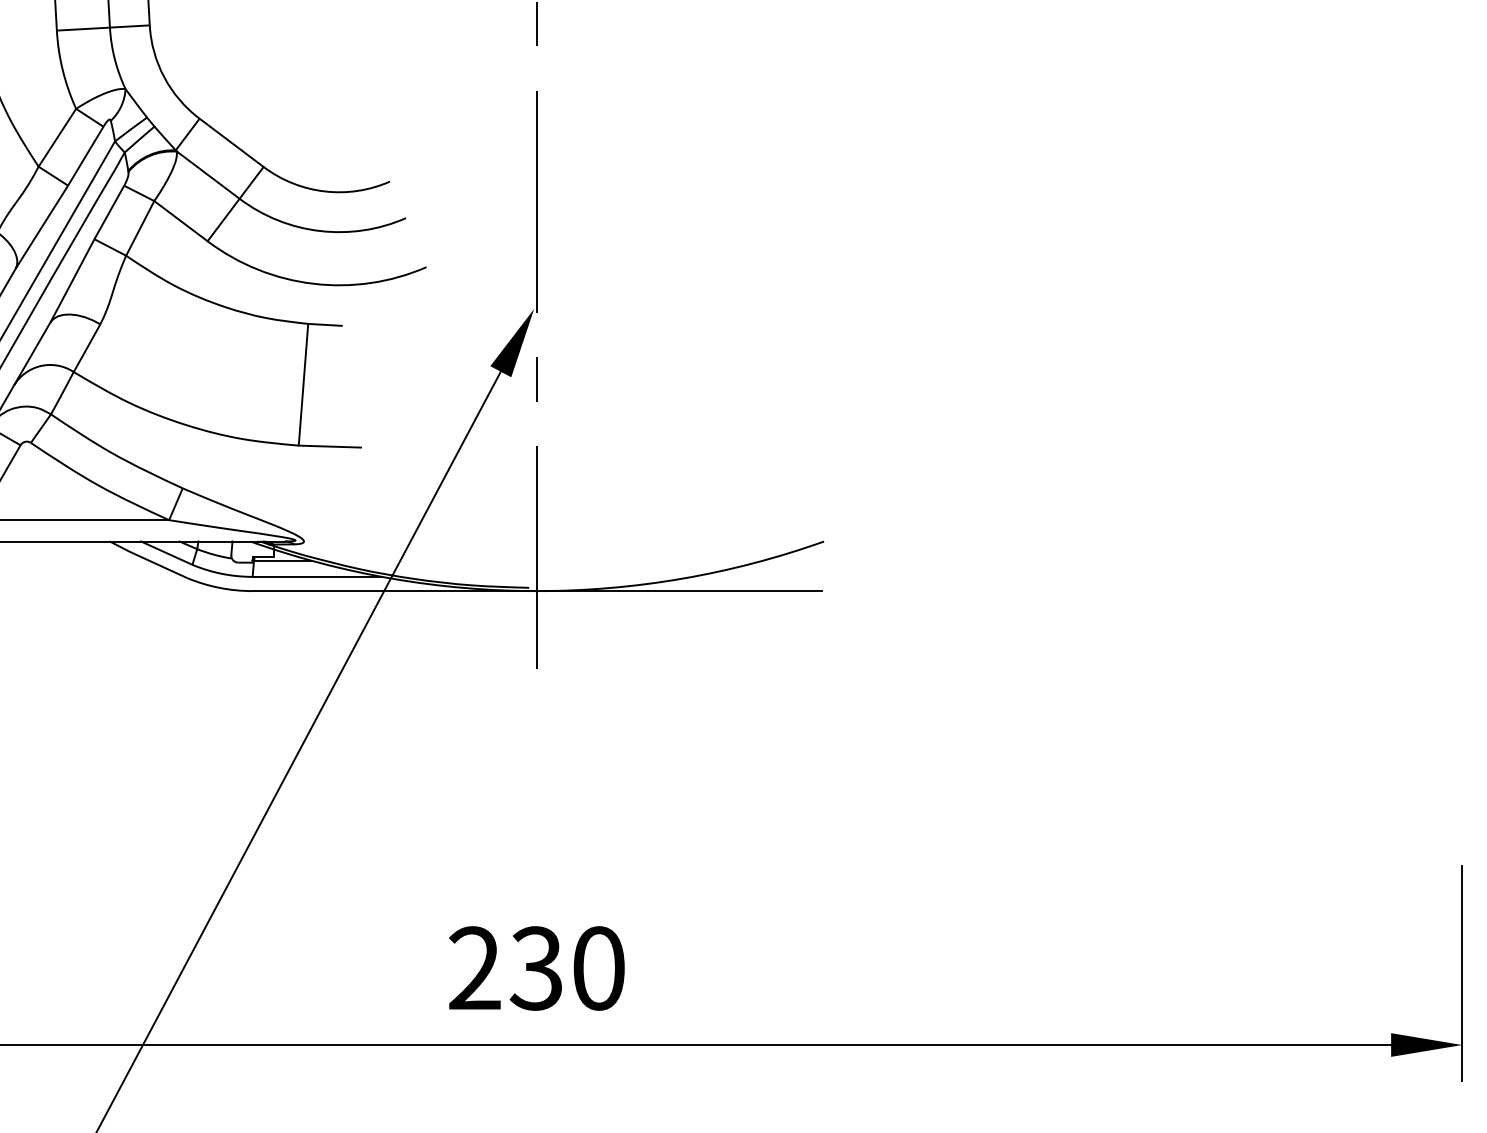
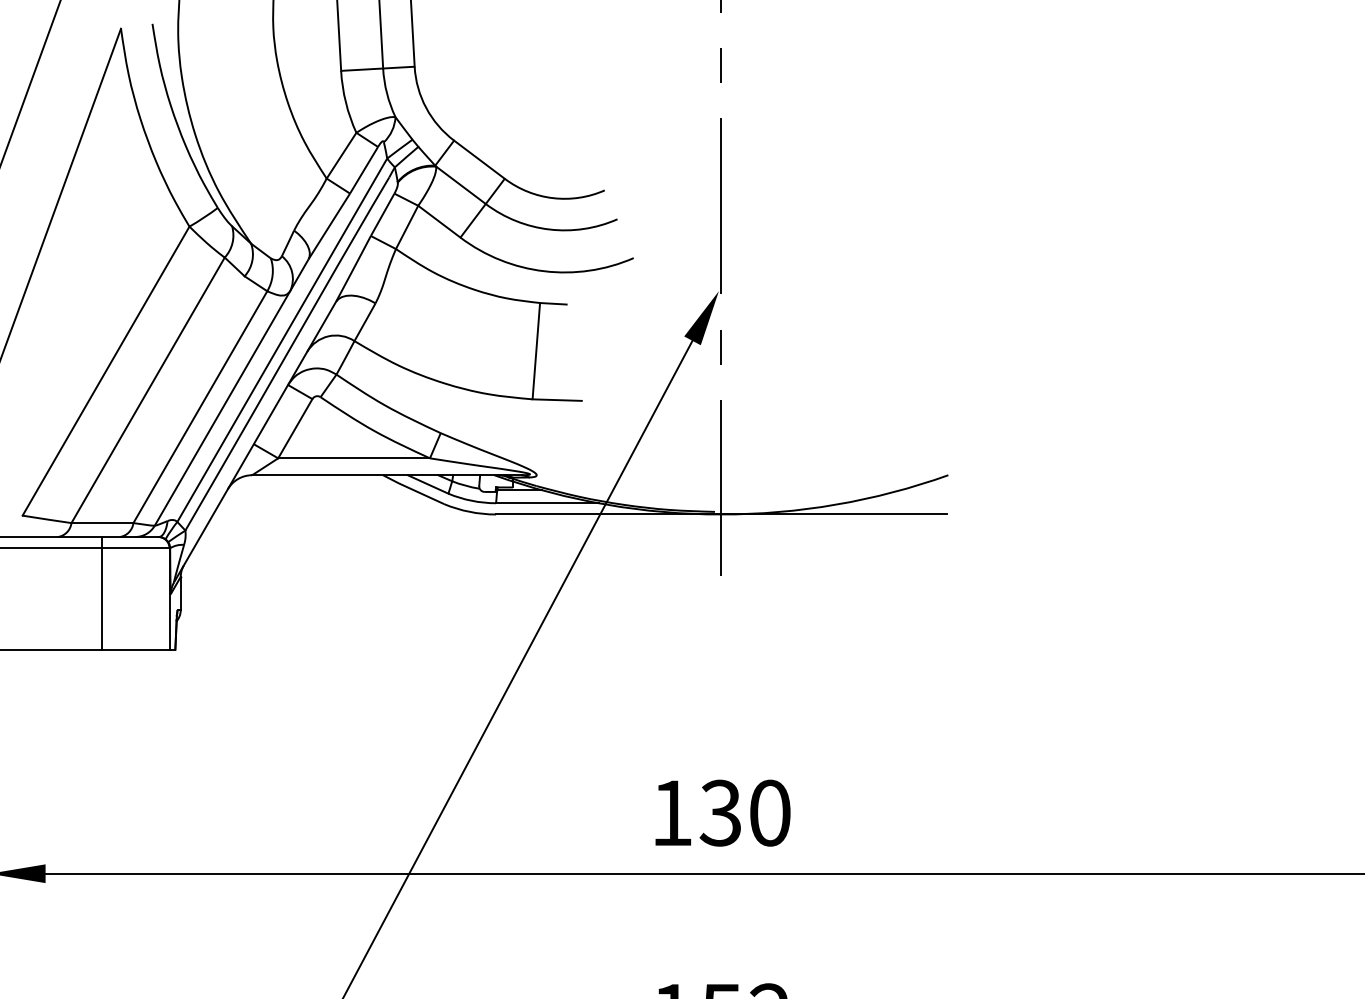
text: (474, 967) -> (671, 812), 230 -> 130

